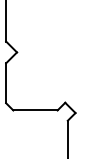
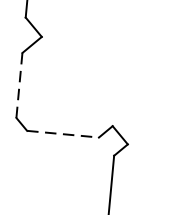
line: (6, 83) -> (19, 85), solid -> dashed
line: (35, 110) -> (63, 134), solid -> dashed

